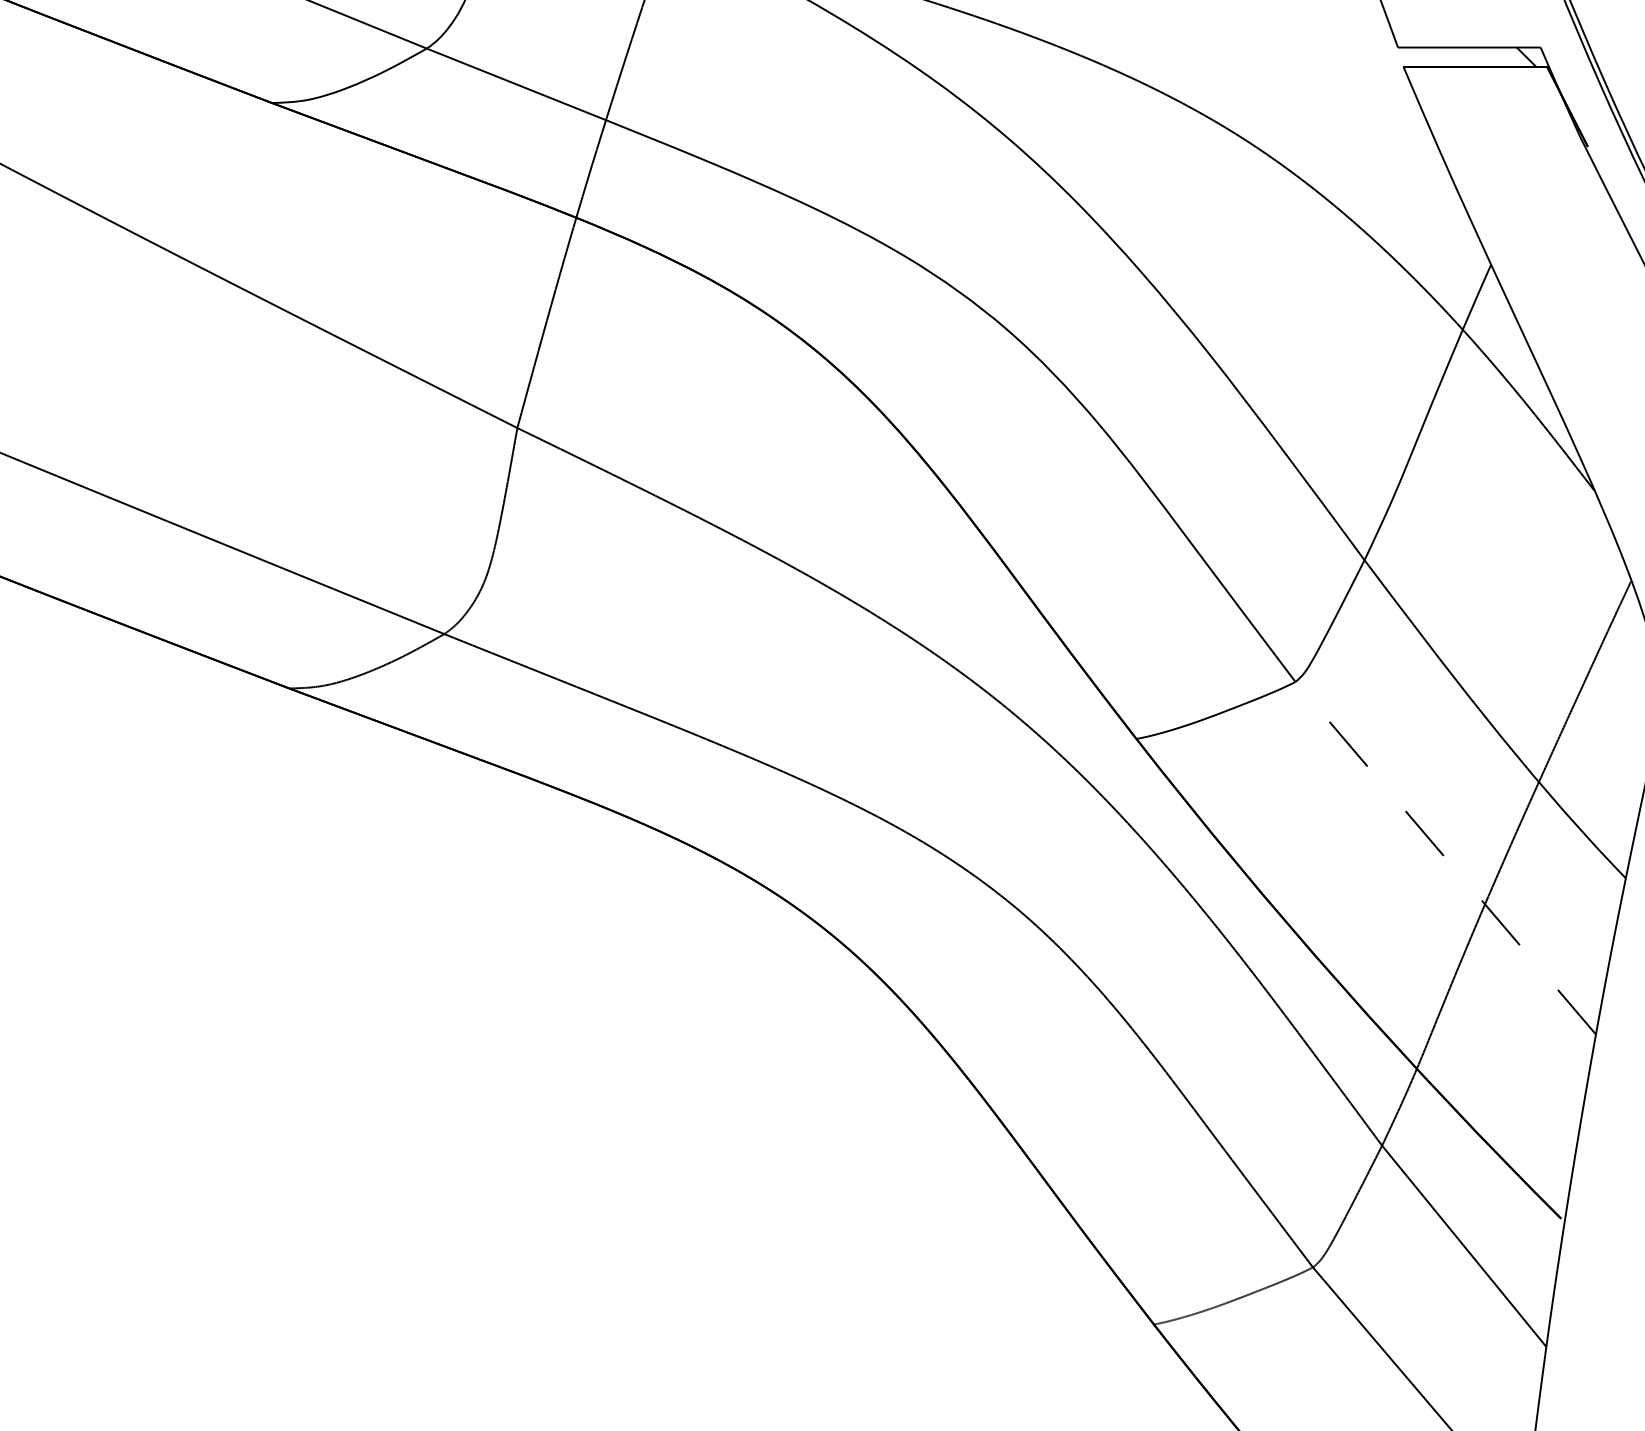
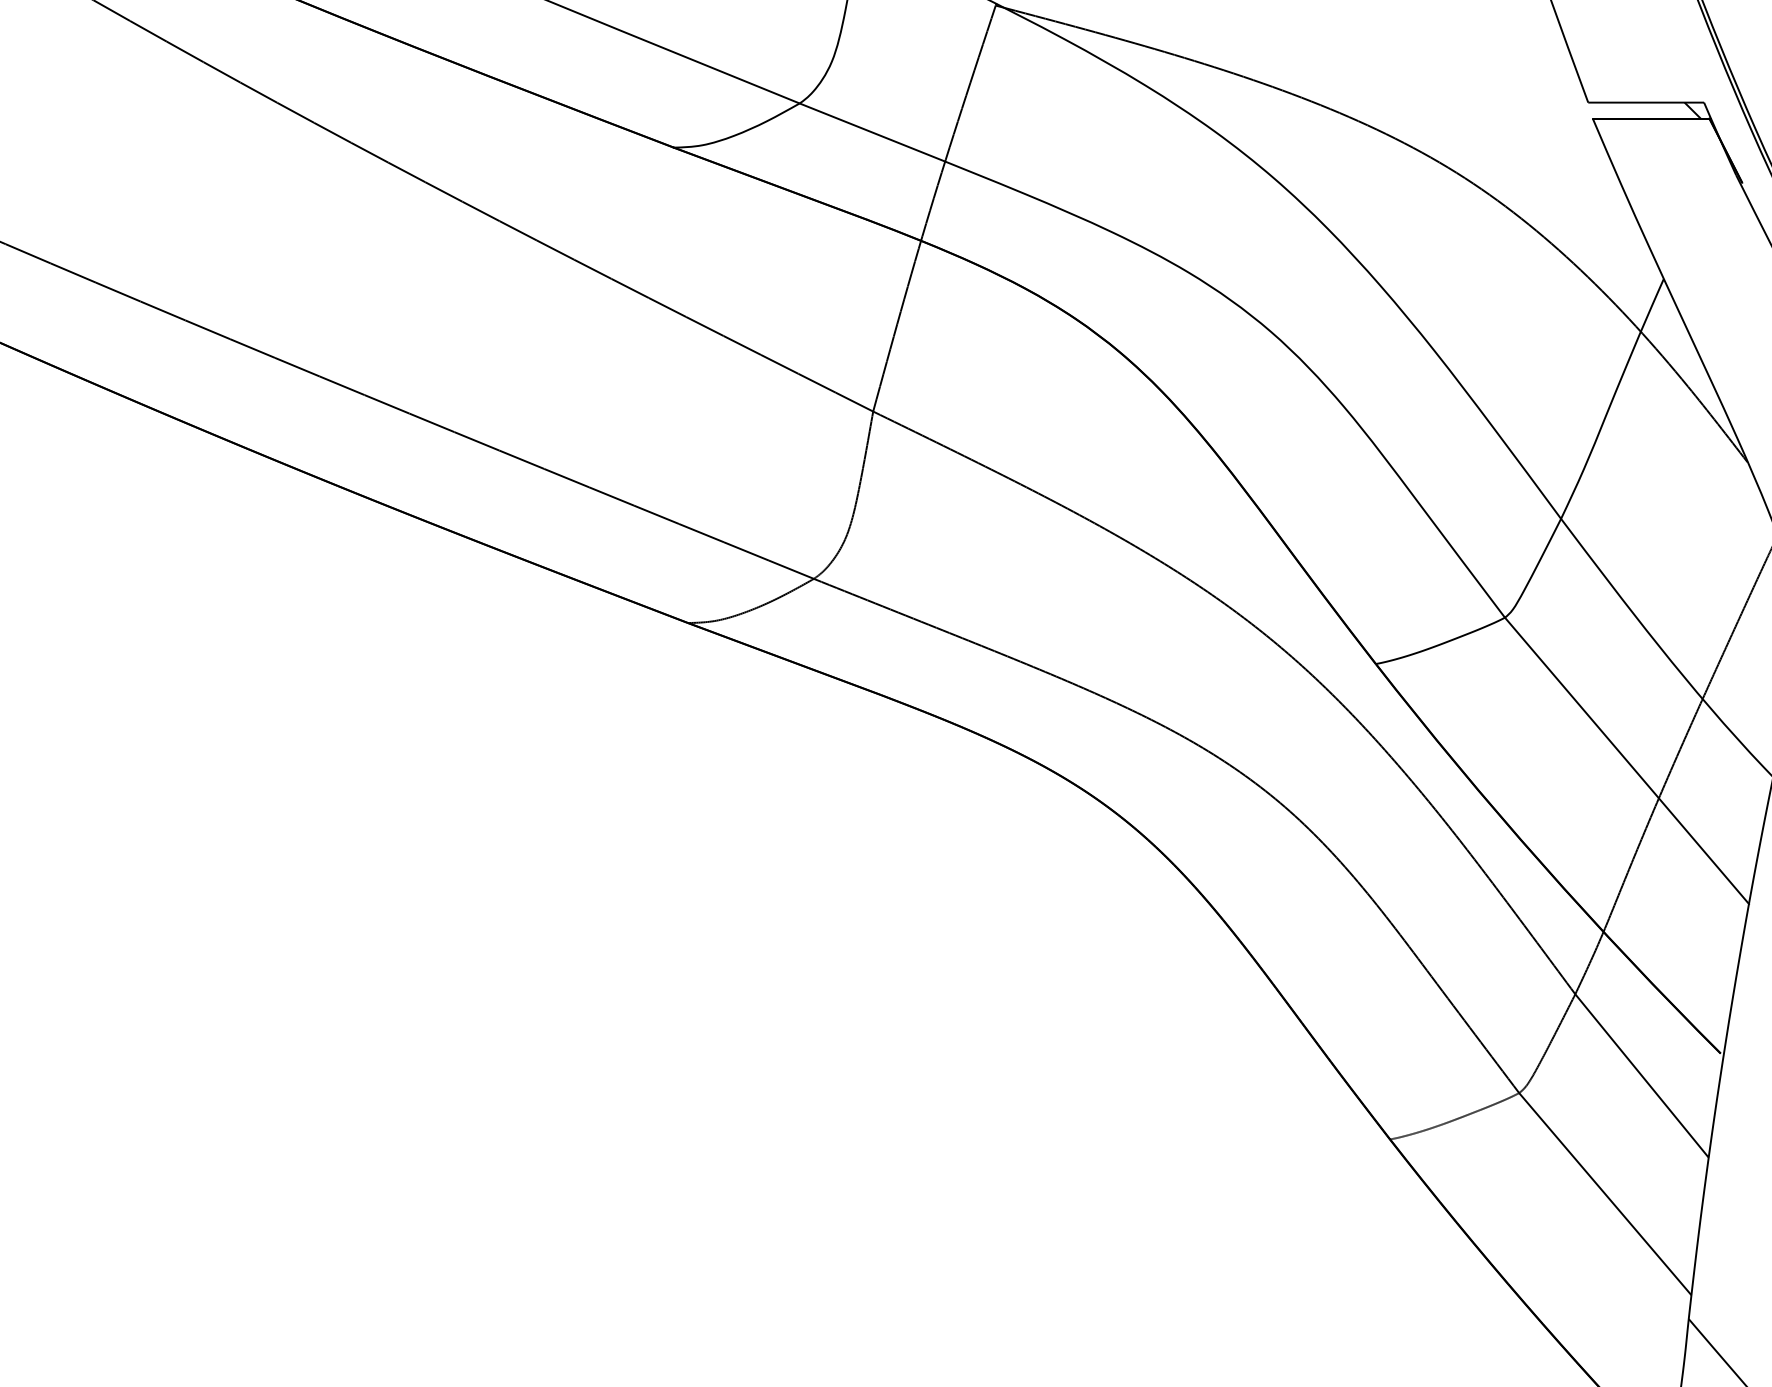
line: (1445, 857) -> (1626, 760), dashed -> solid

